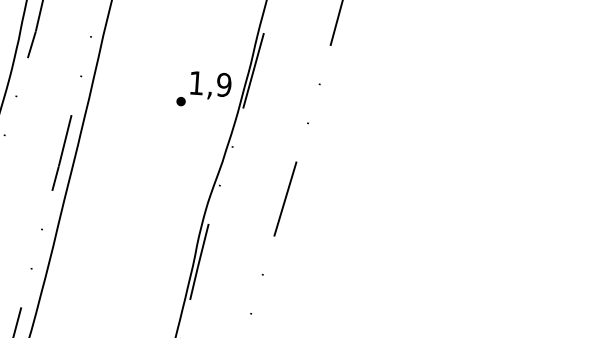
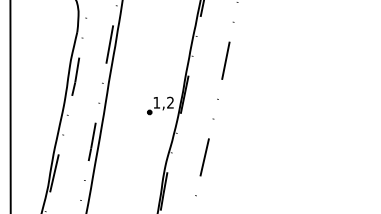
text: (224, 84) -> (170, 102), 1,9 -> 1,2

